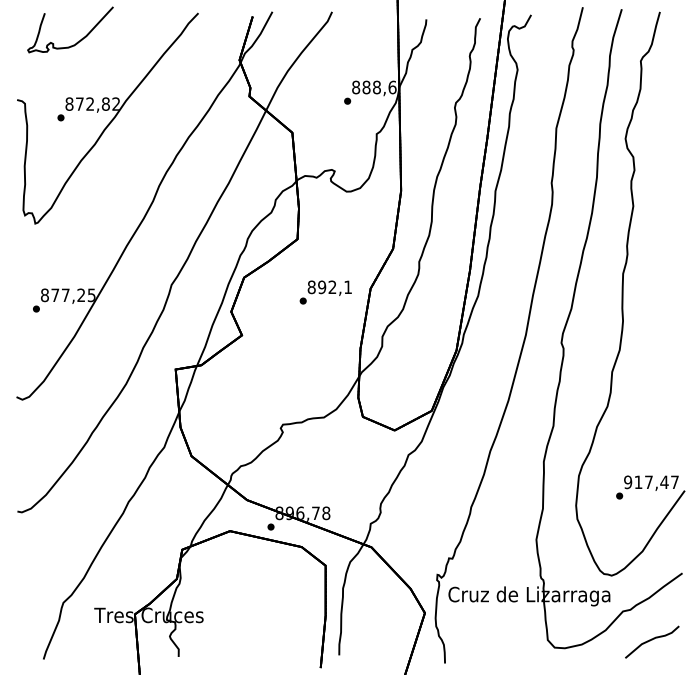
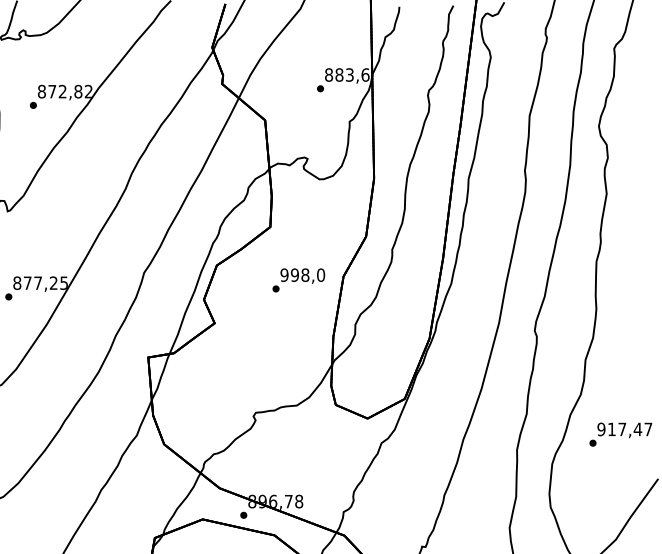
text: (376, 87) -> (349, 75), 888,6 -> 883,6
text: (329, 287) -> (302, 275), 892,1 -> 998,0
text: (647, 487) -> (620, 434), moved

